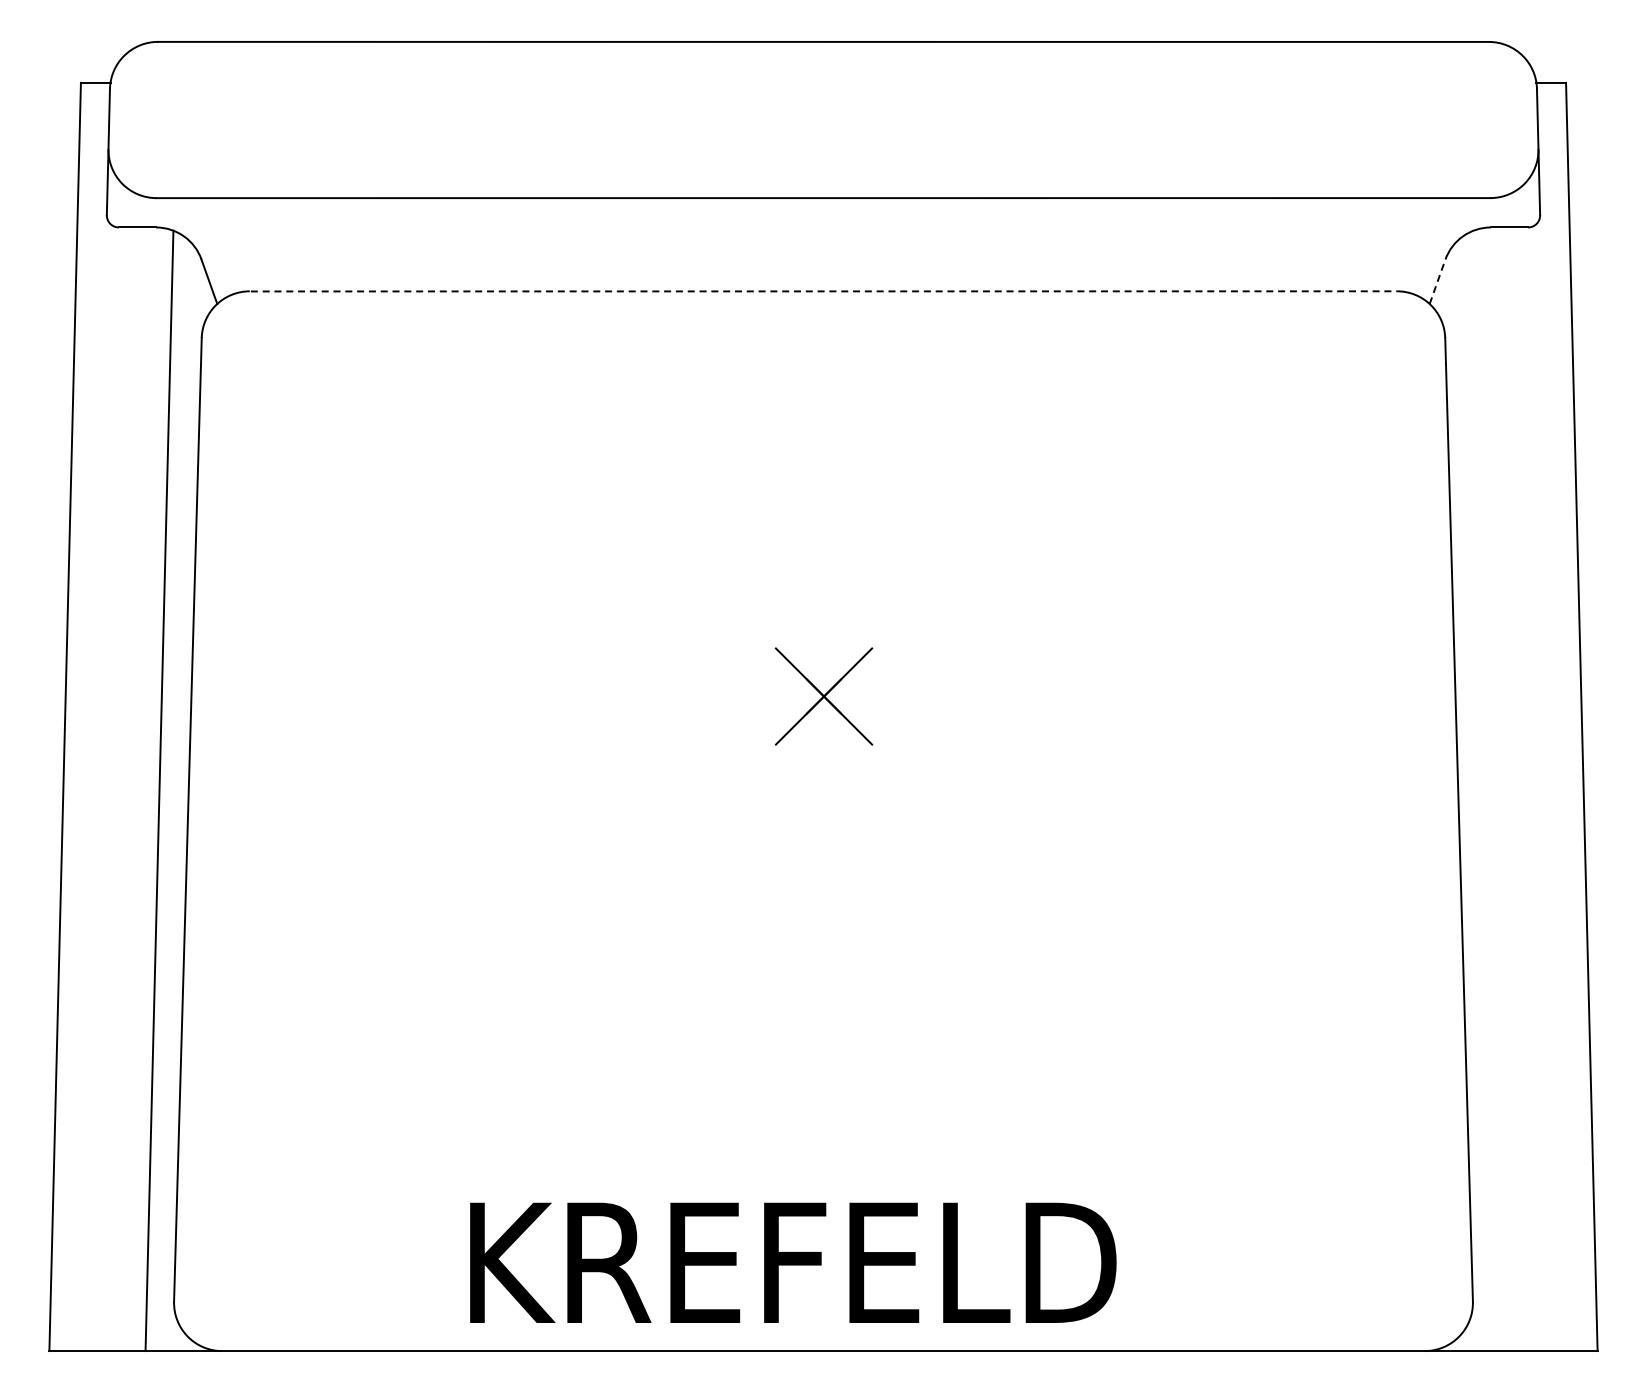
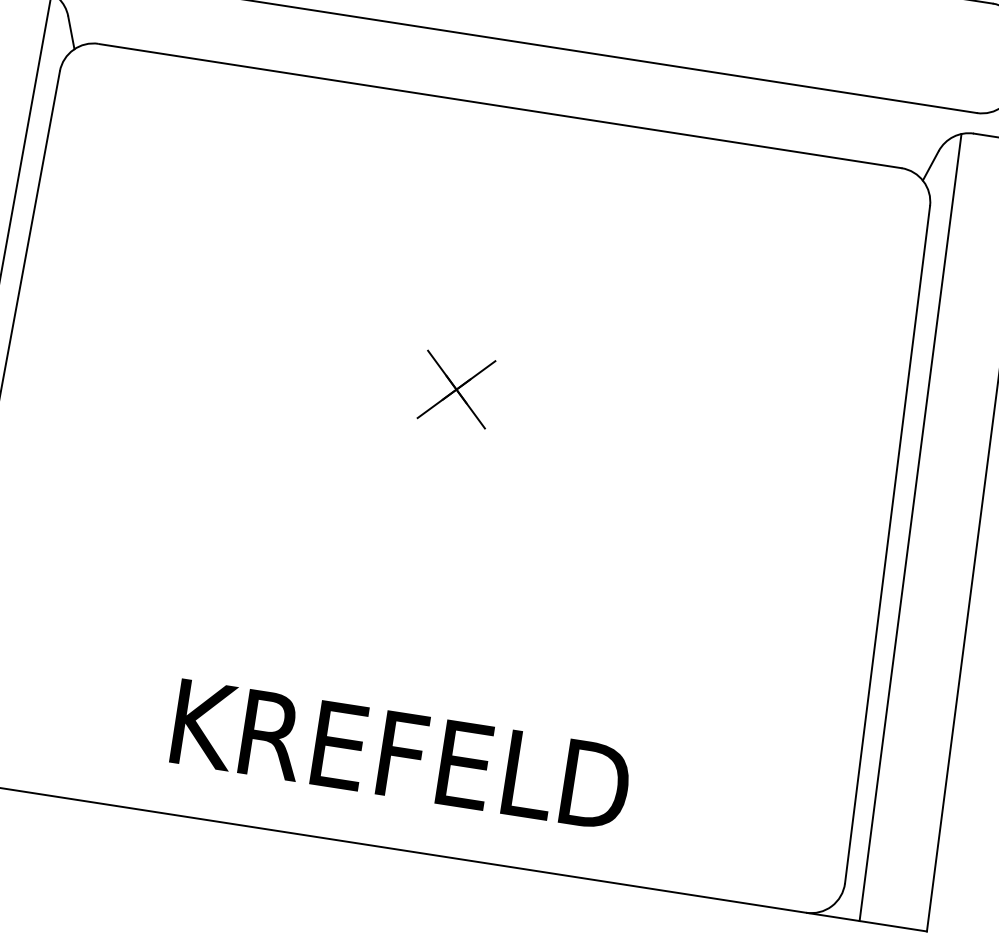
line: (1437, 281) -> (930, 165), dashed -> solid
line: (824, 291) -> (500, 106), dashed -> solid
line: (1487, 790) -> (910, 527), added
text: (793, 1262) -> (401, 755), moved

